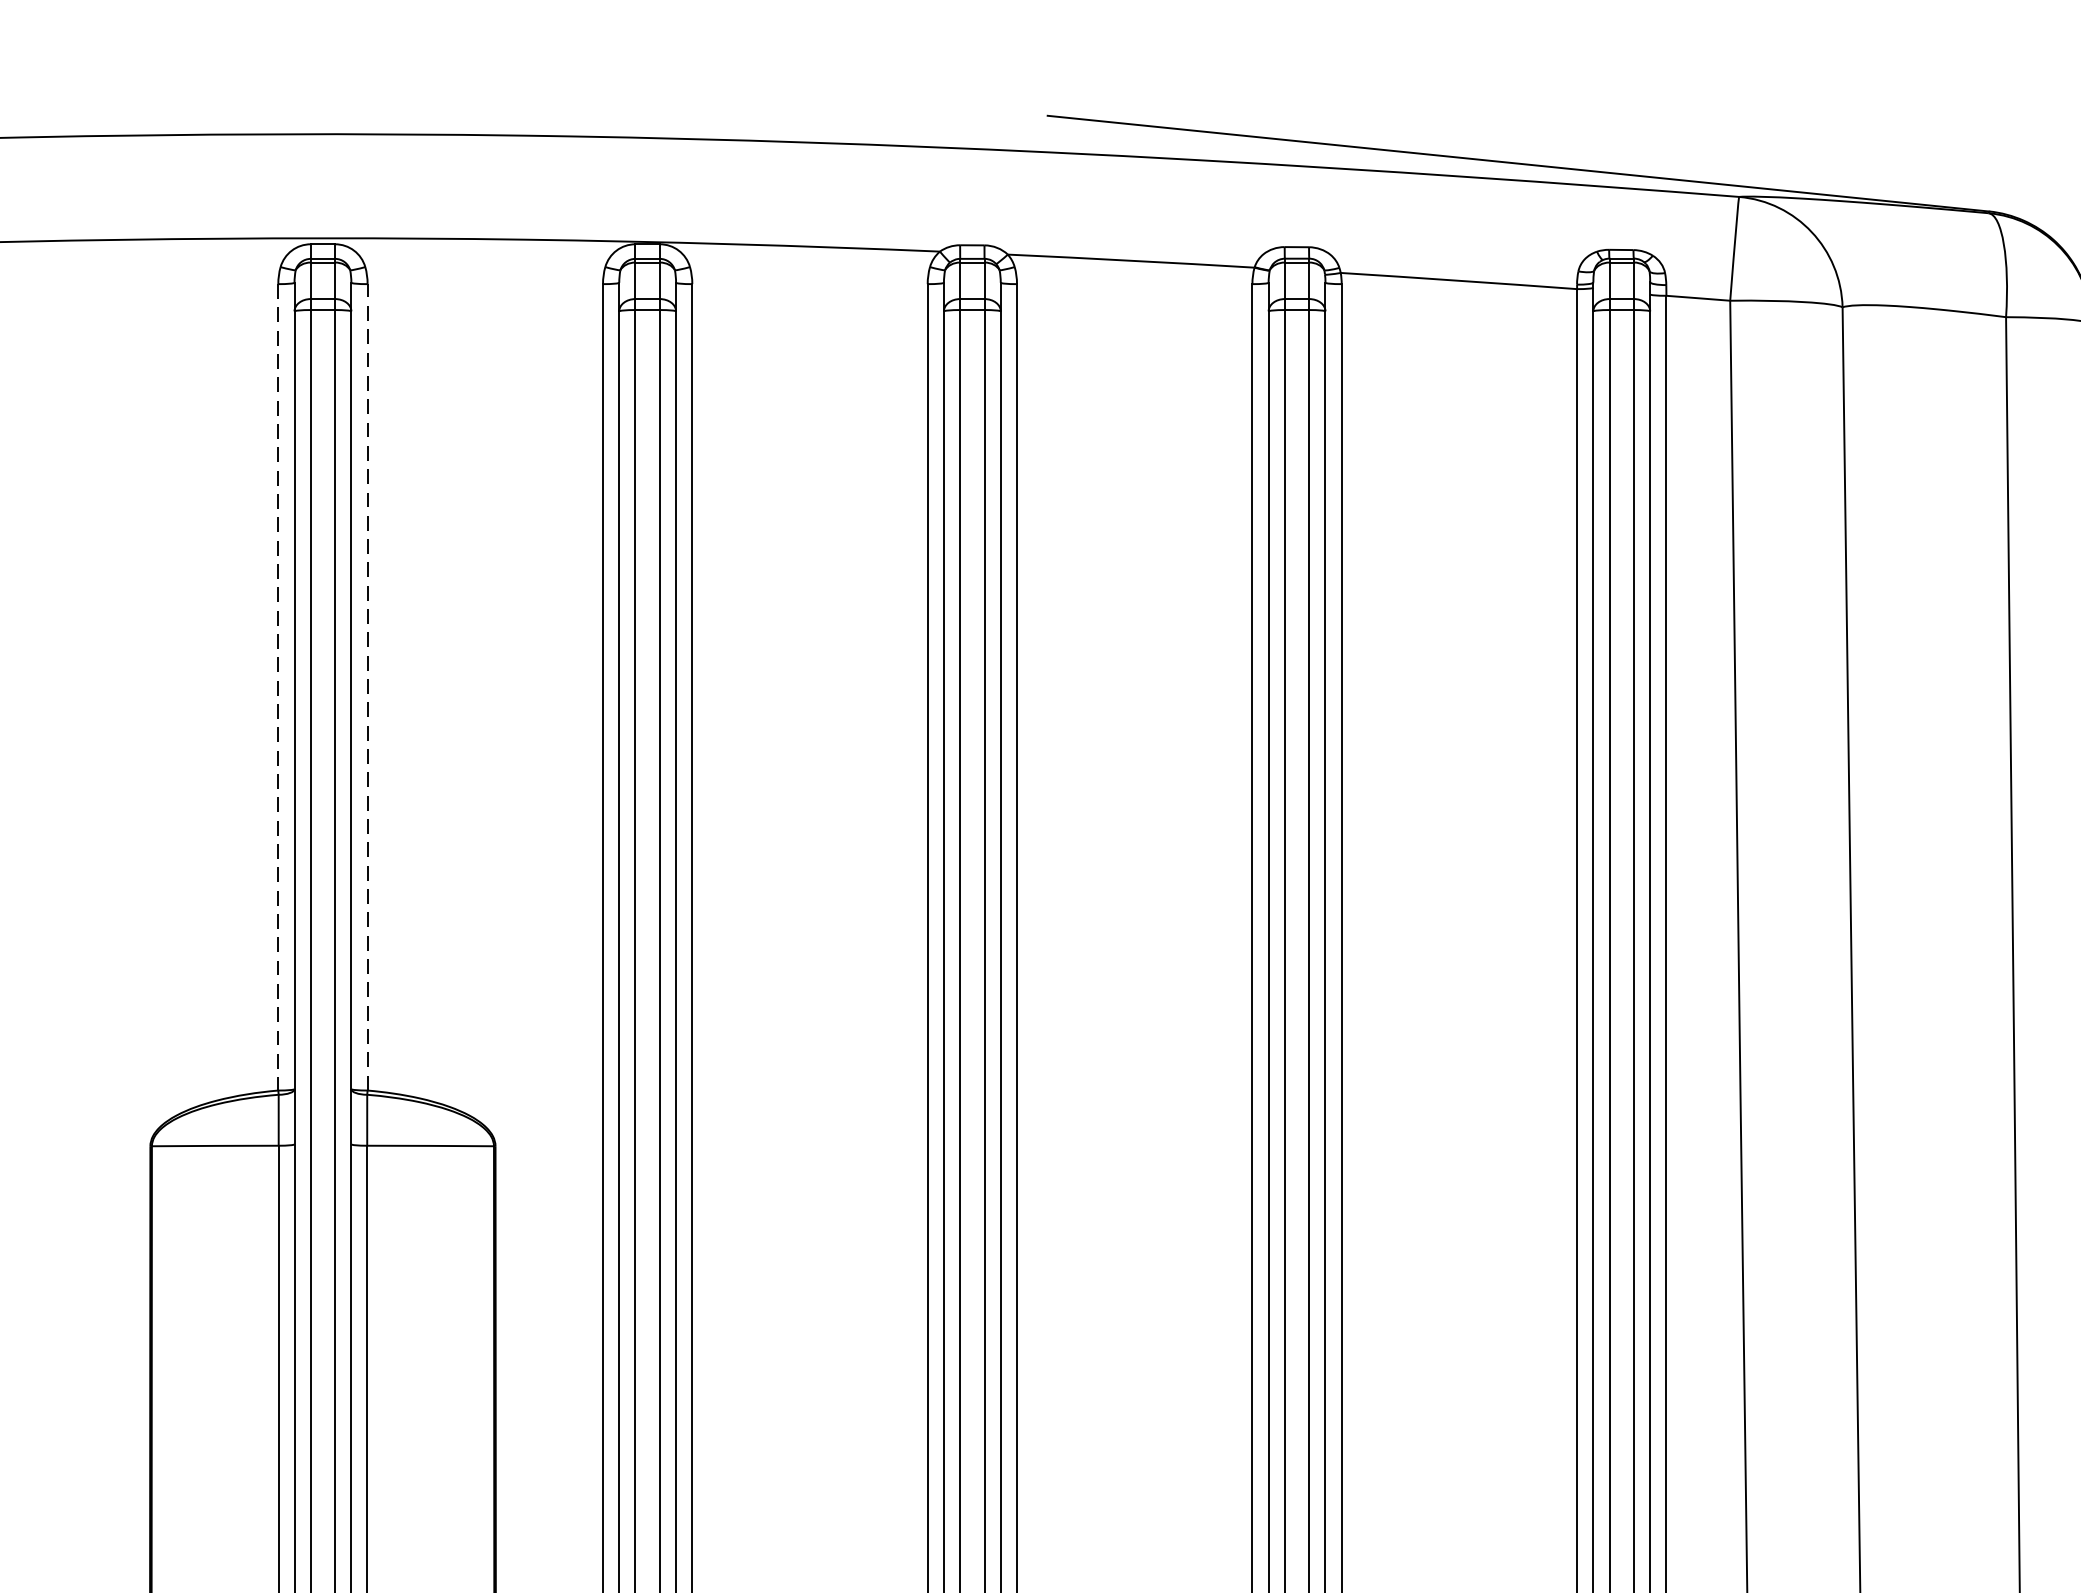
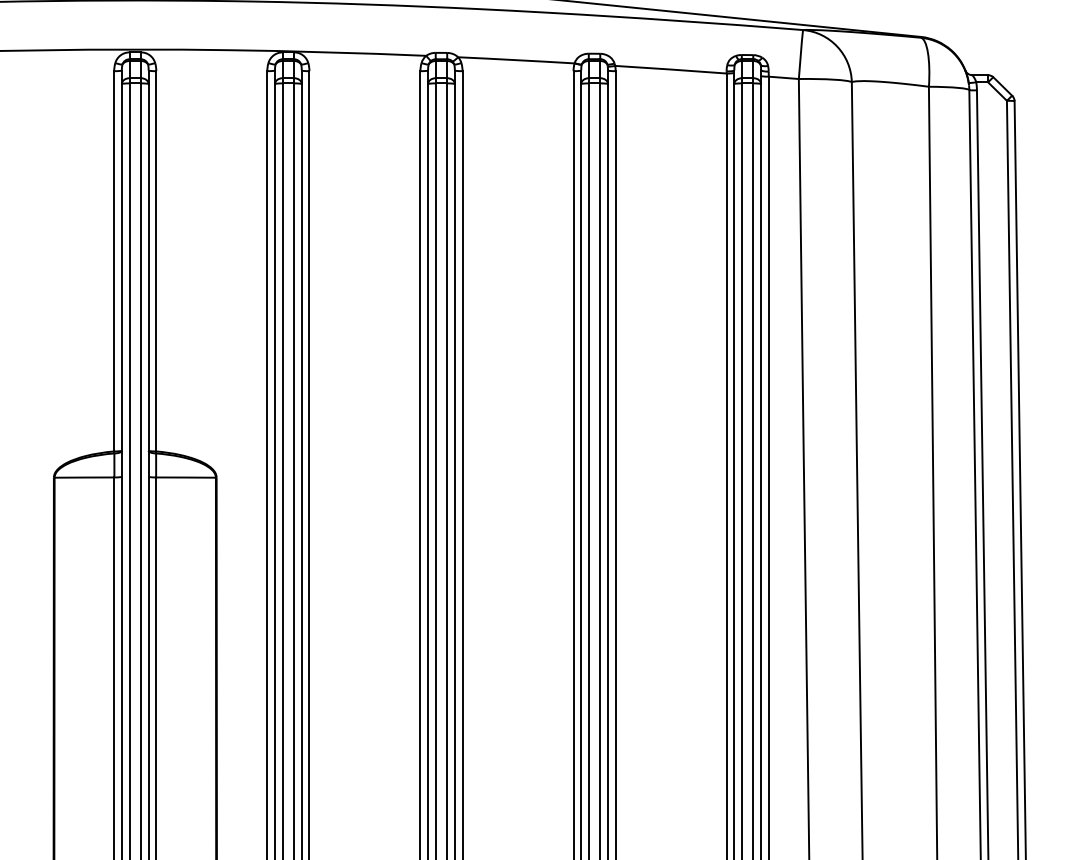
line: (367, 685) -> (156, 260), dashed -> solid
line: (278, 687) -> (114, 261), dashed -> solid

